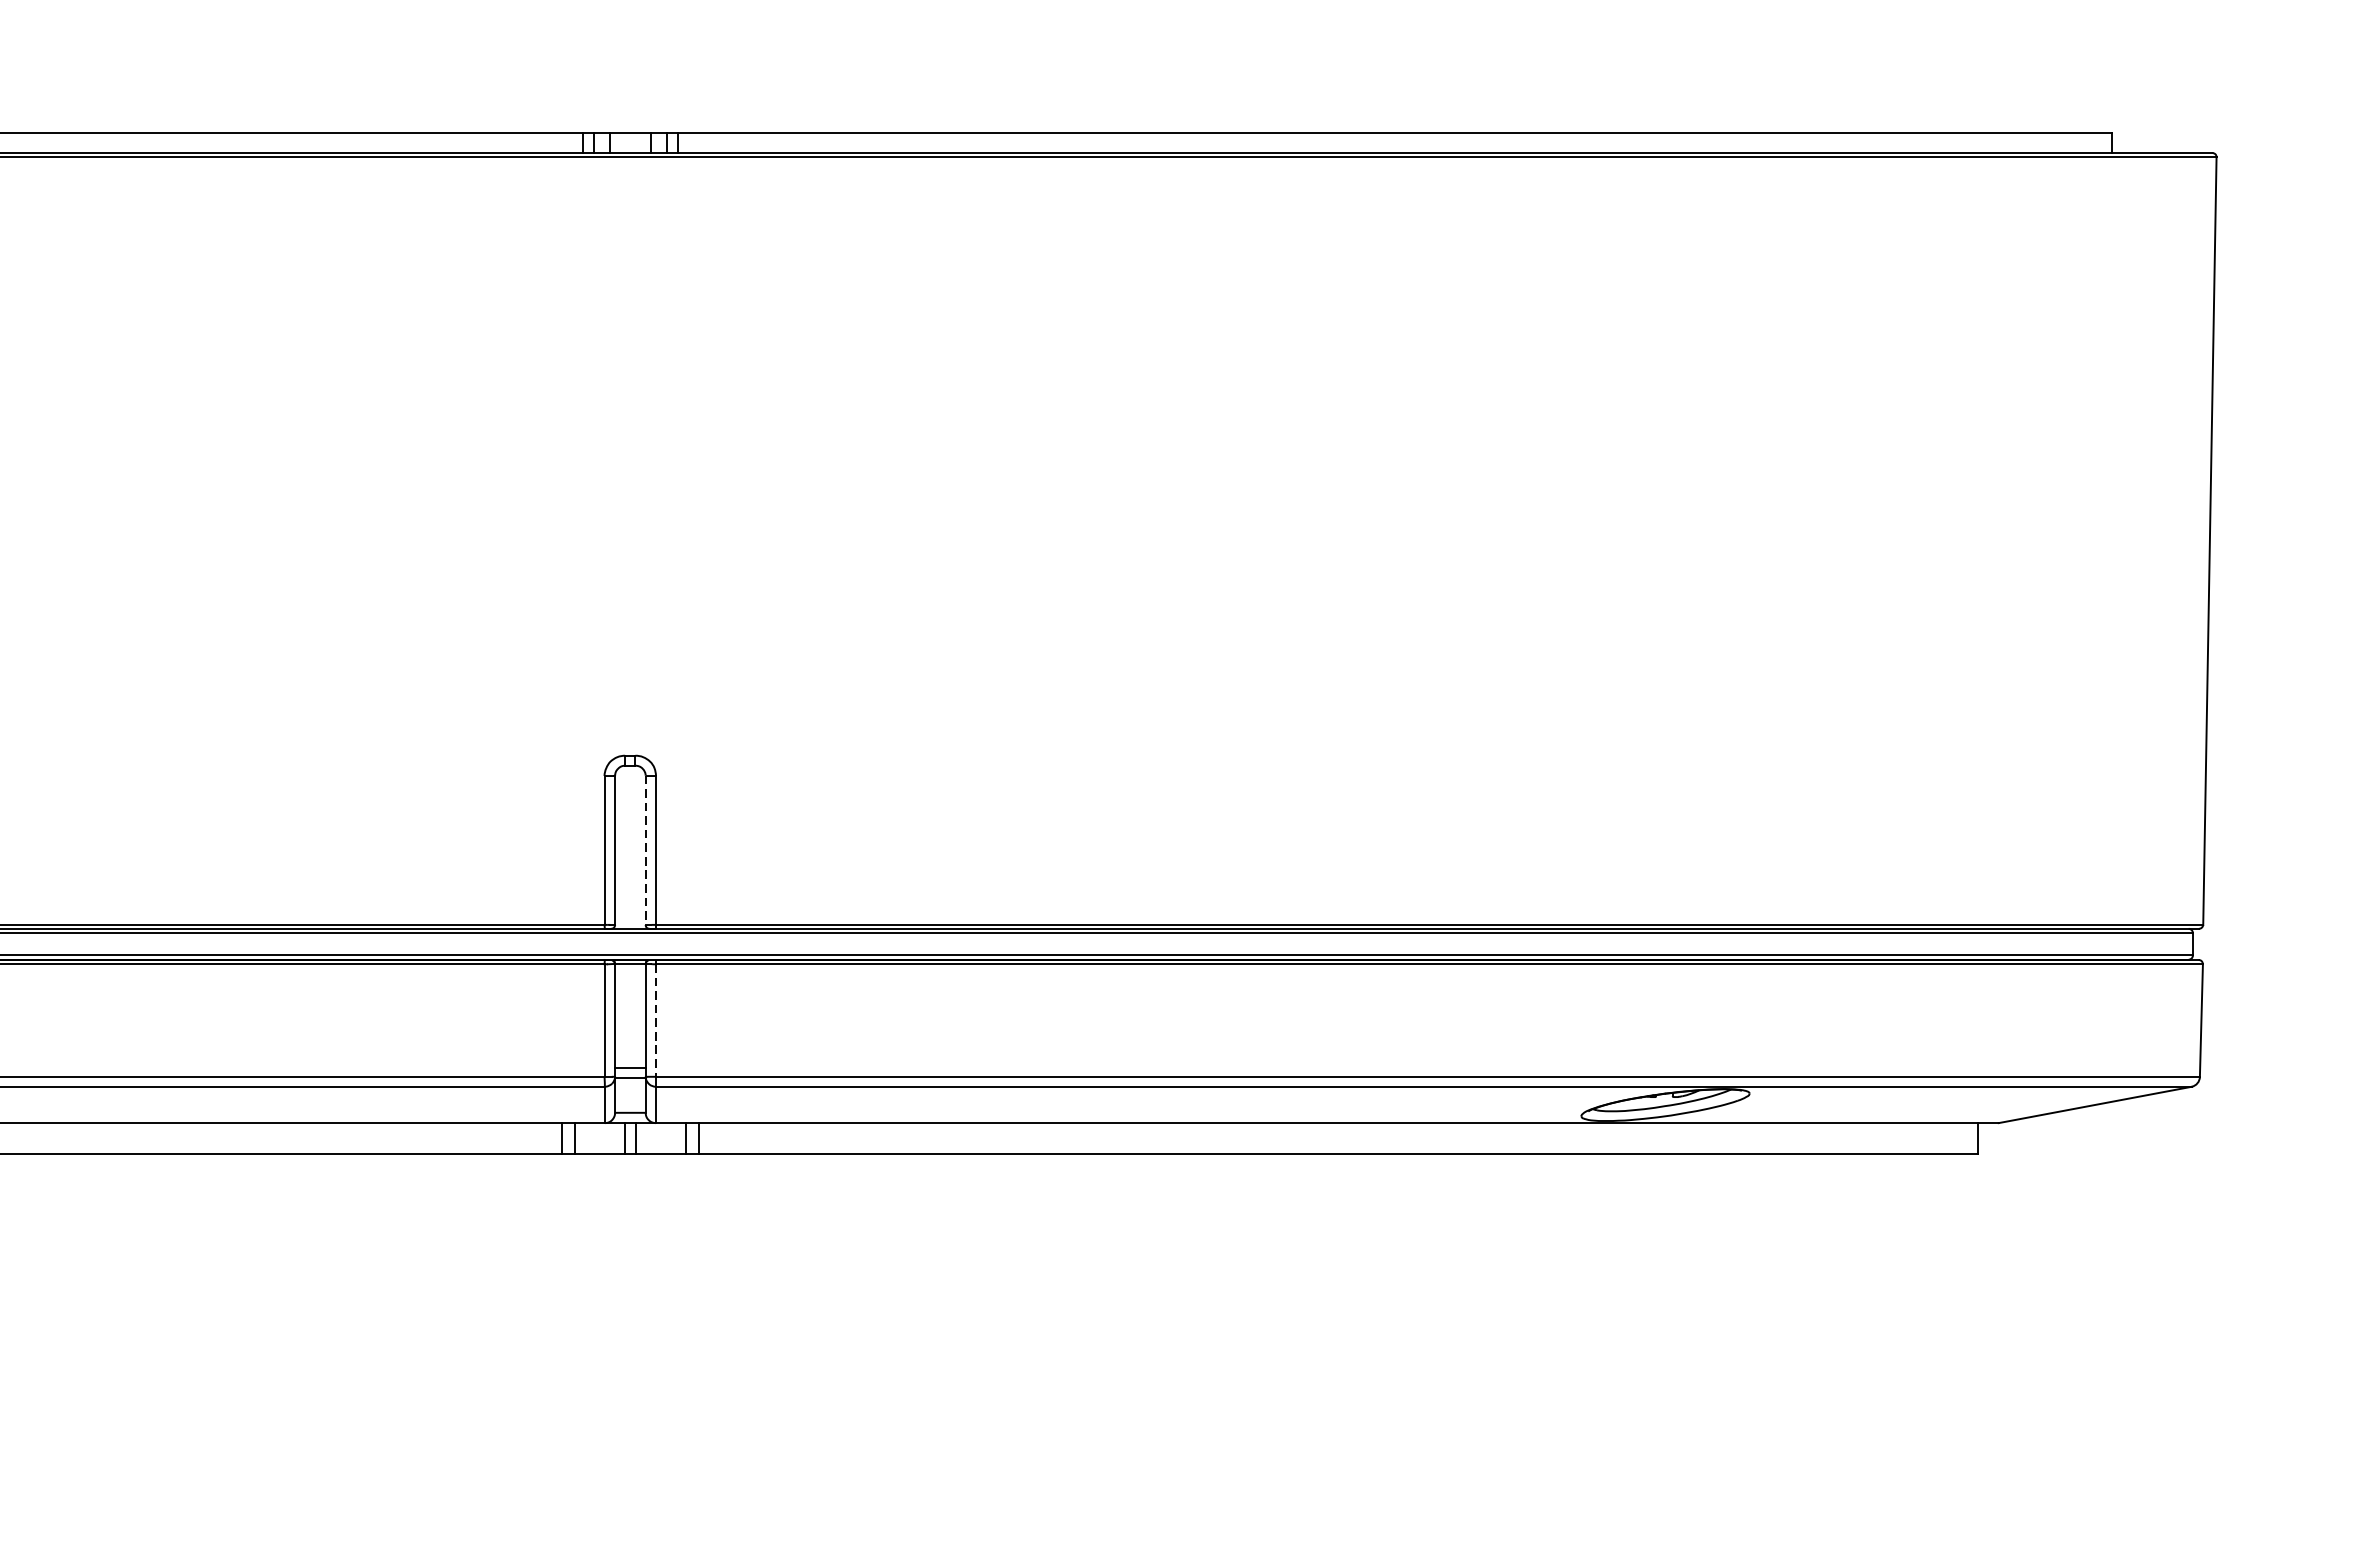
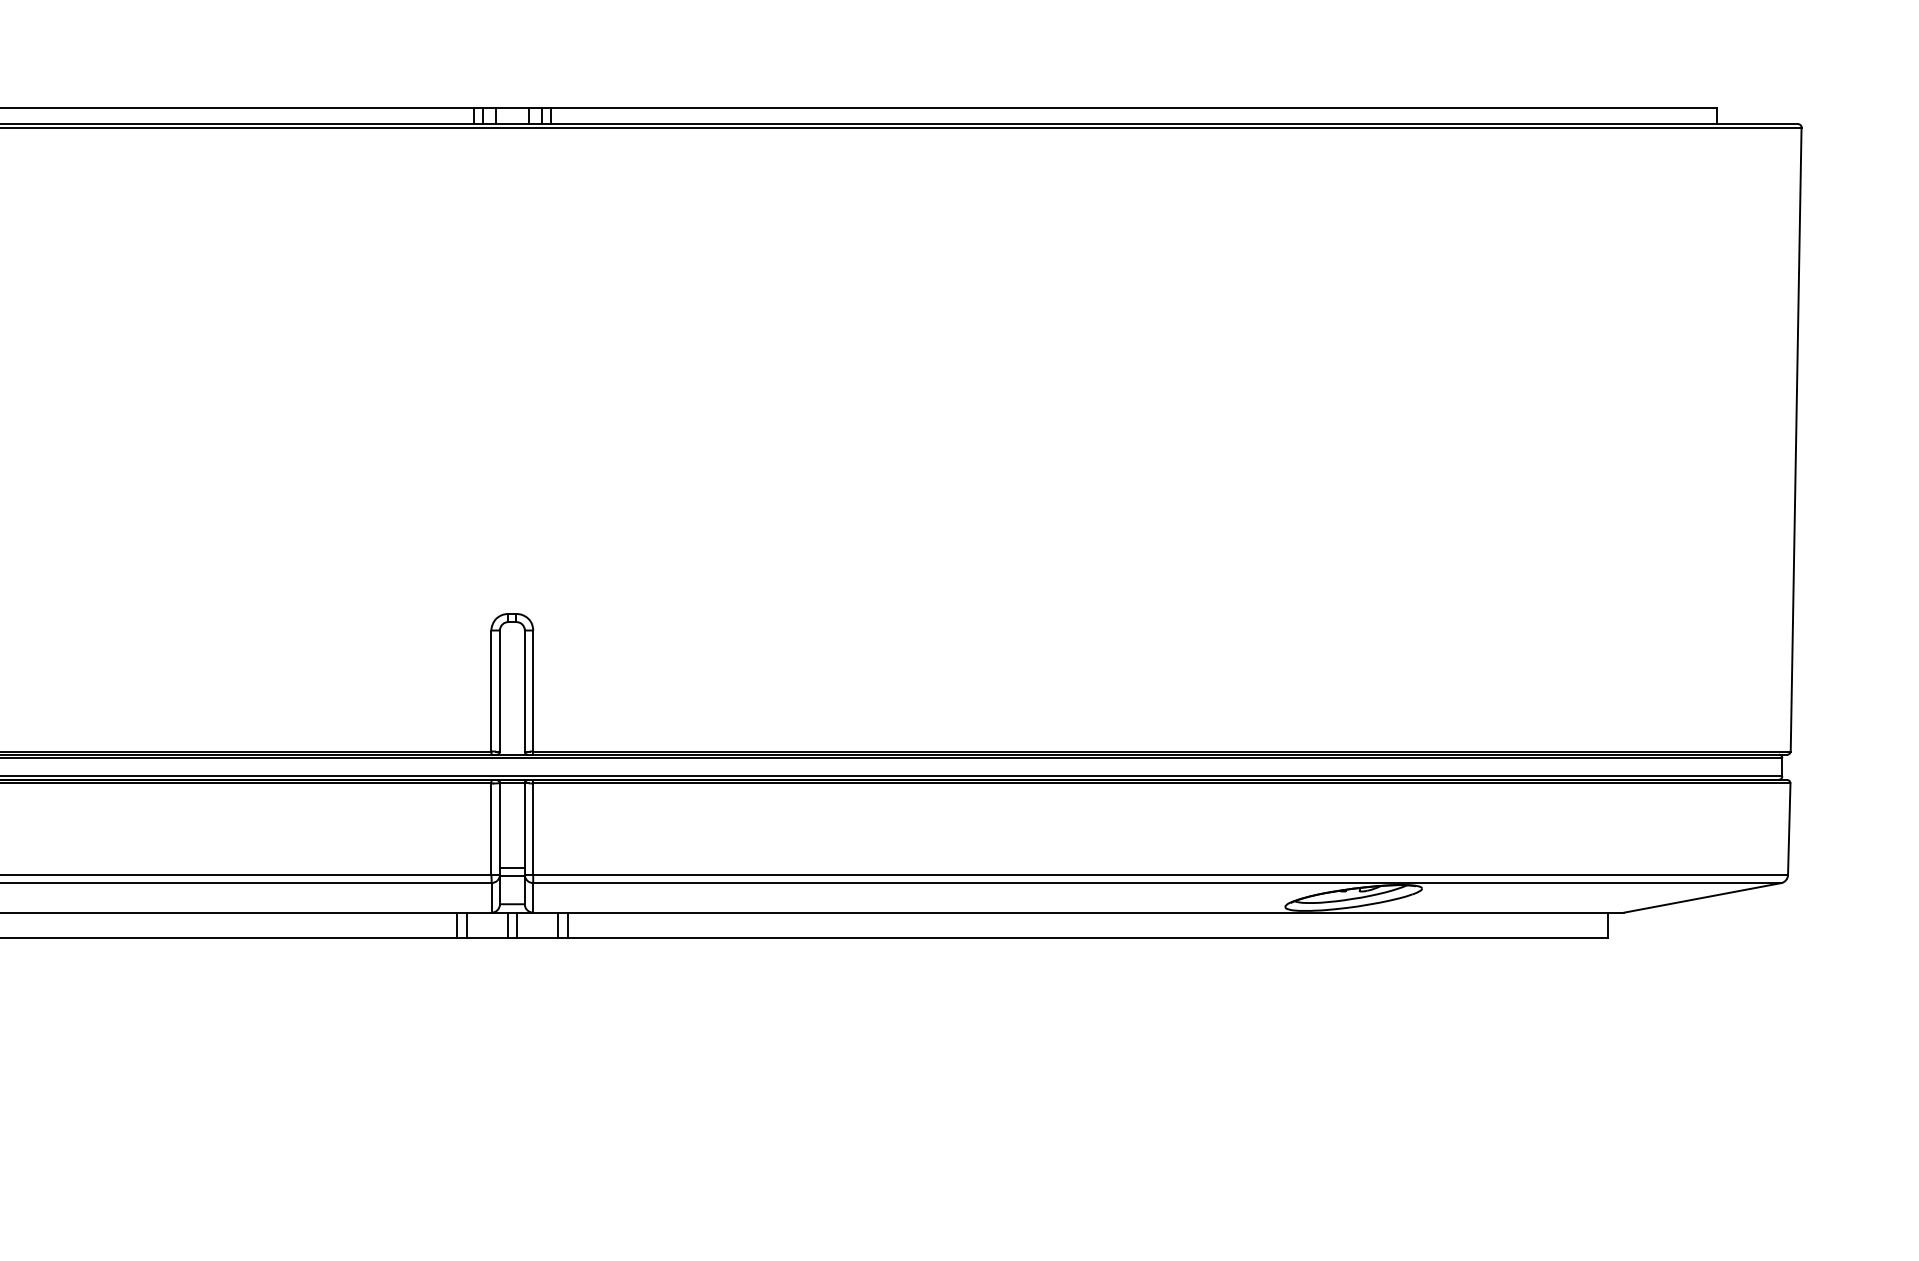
line: (645, 849) -> (524, 690), dashed -> solid
line: (656, 1020) -> (533, 829), dashed -> solid

